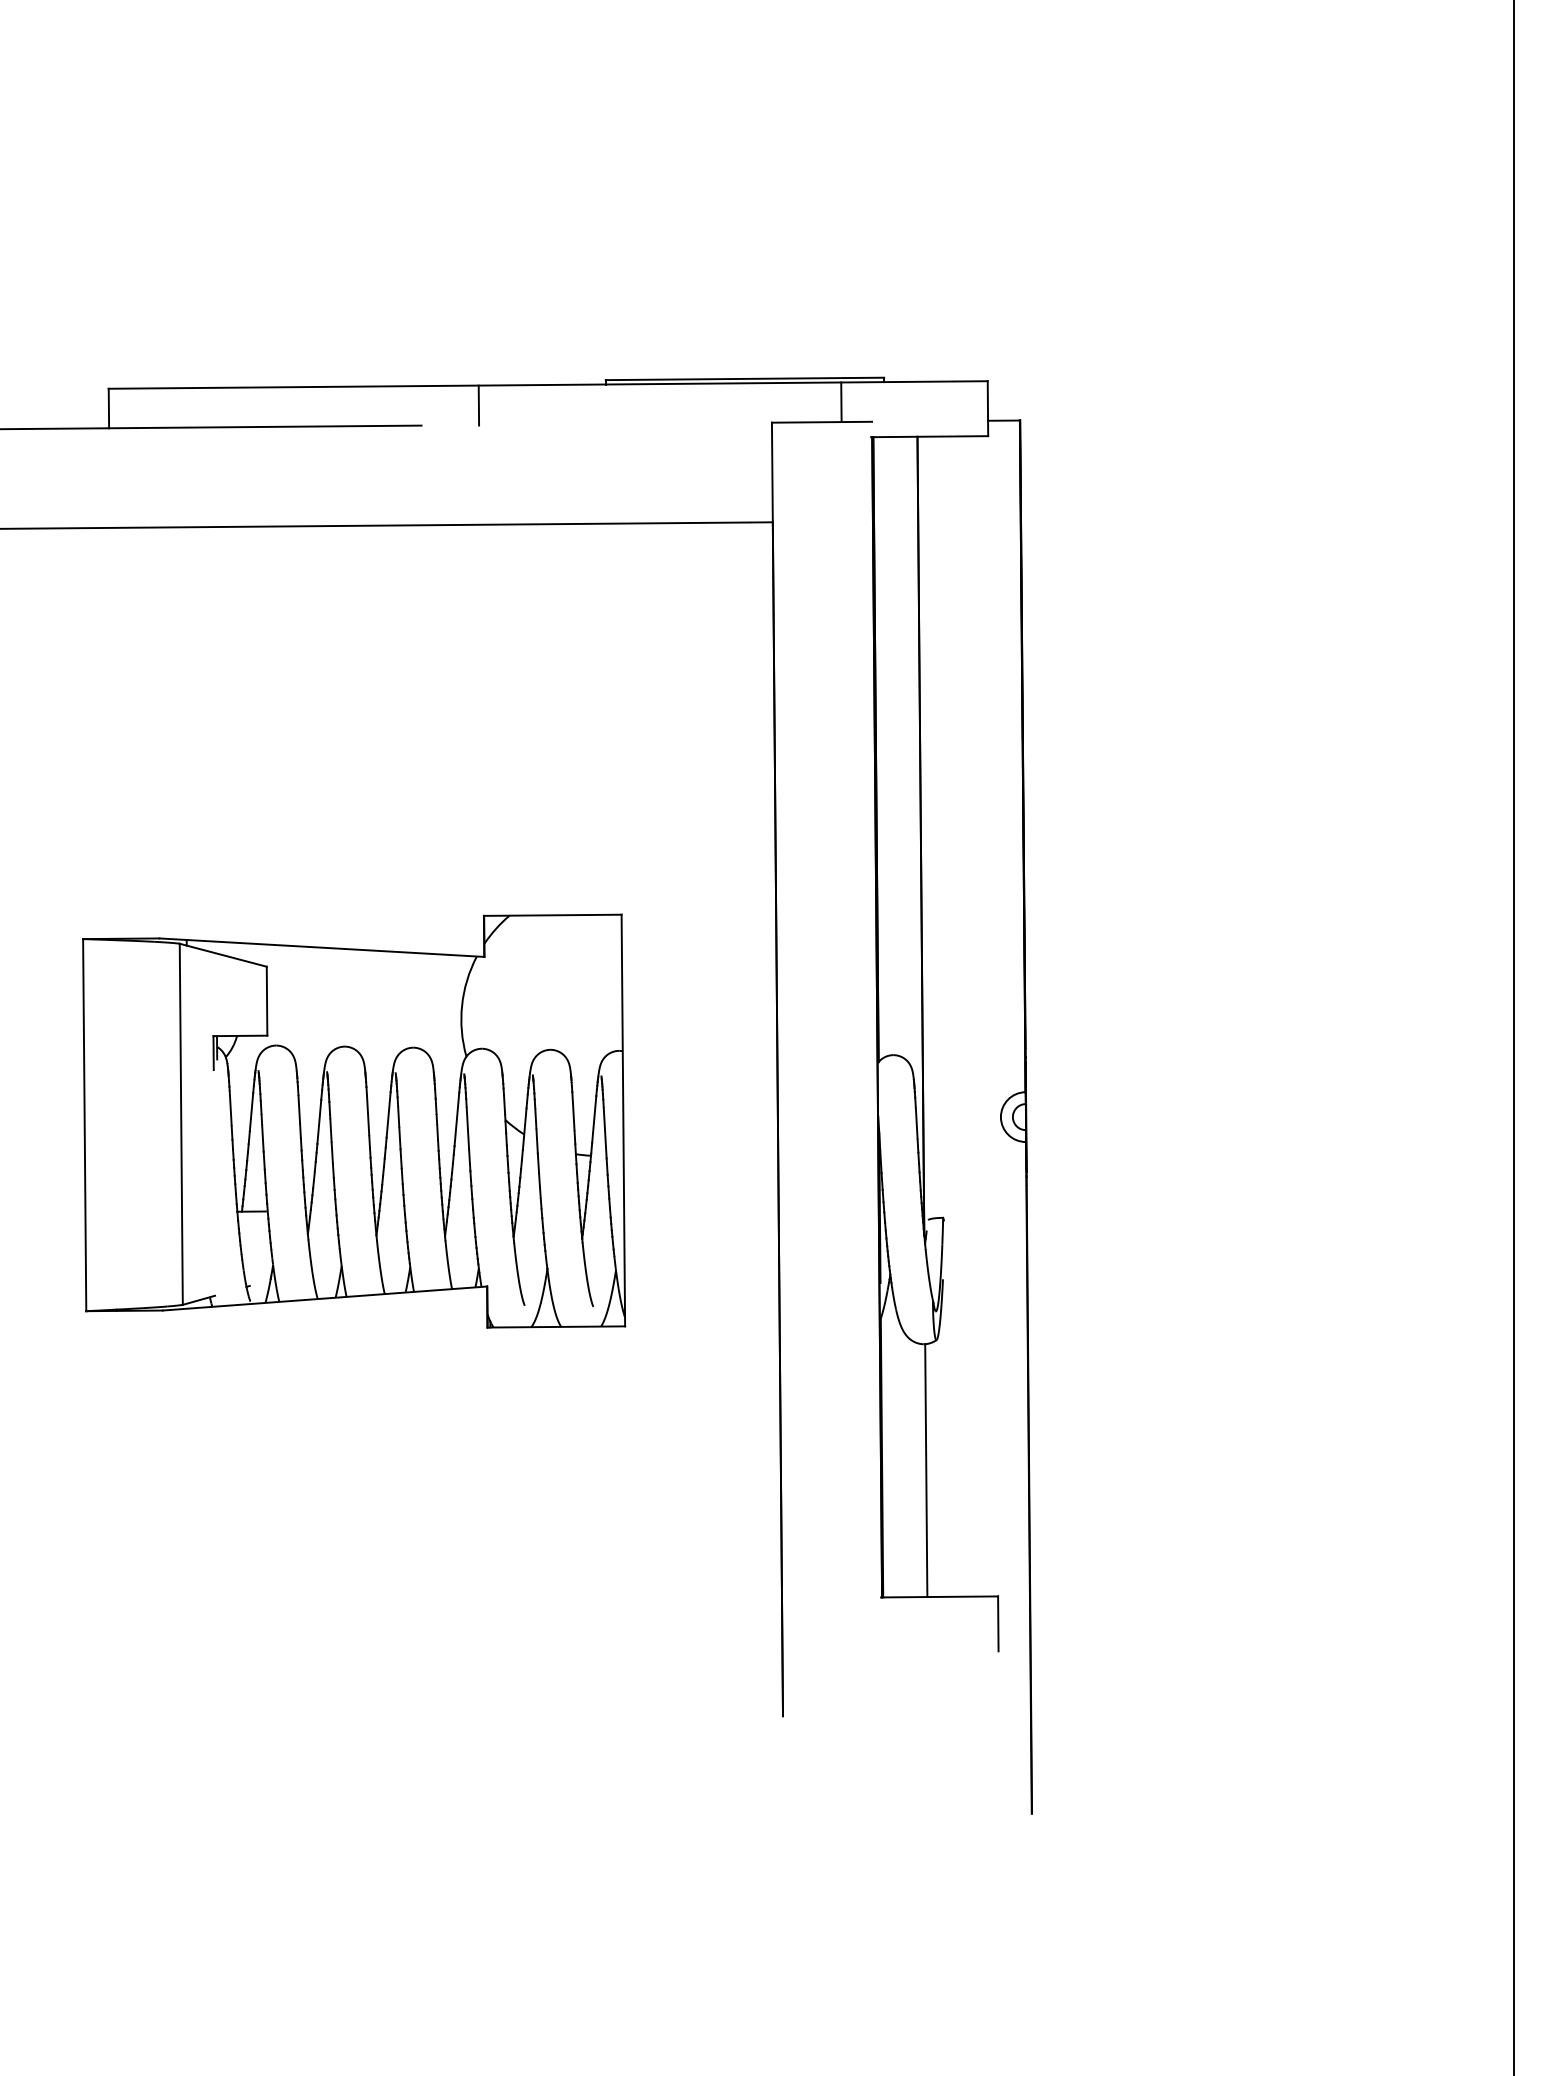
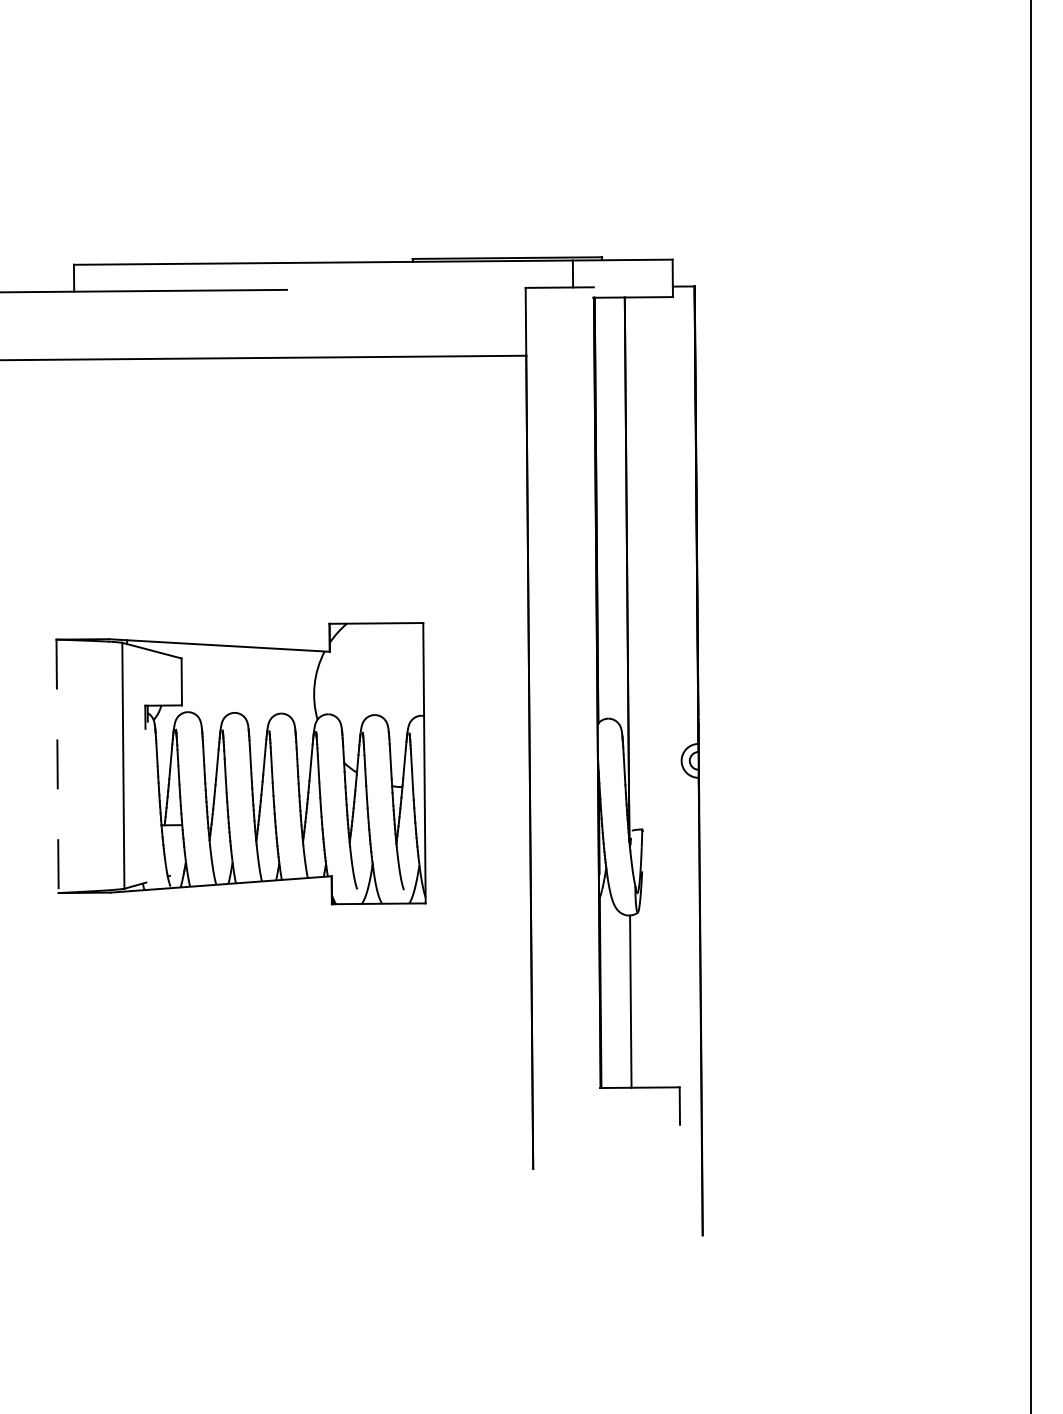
line: (478, 404) -> (325, 275), removed
line: (84, 1125) -> (57, 766), solid -> dashed

